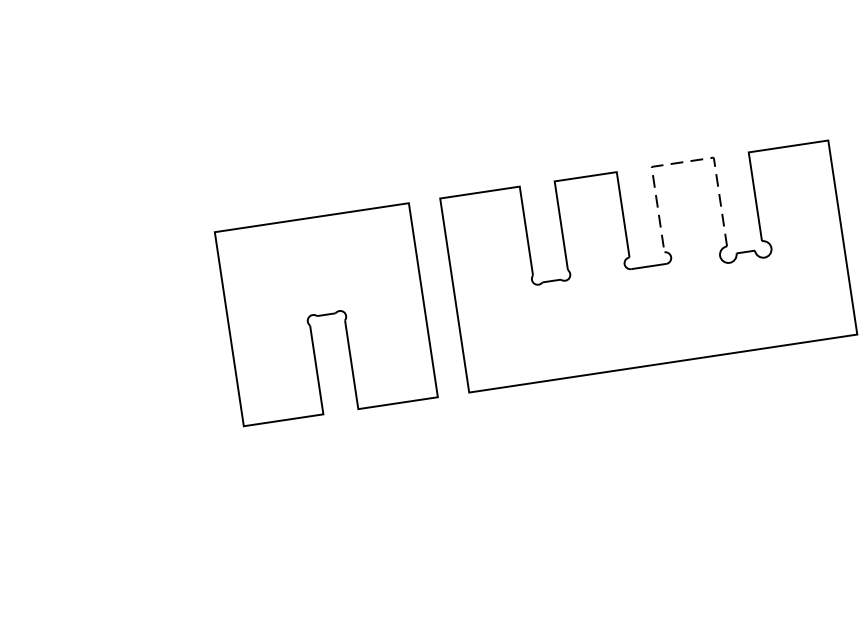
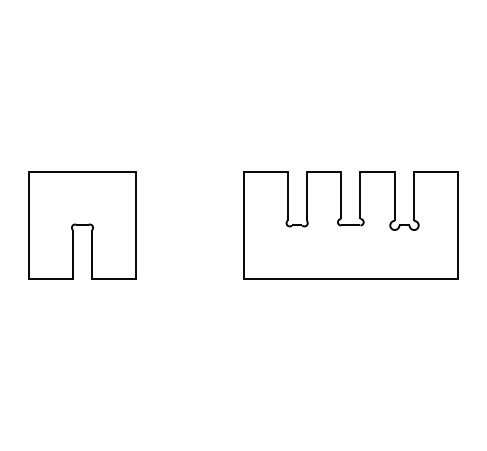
line: (684, 161) -> (378, 171), dashed -> solid
part: (326, 314) -> (82, 225), moved

